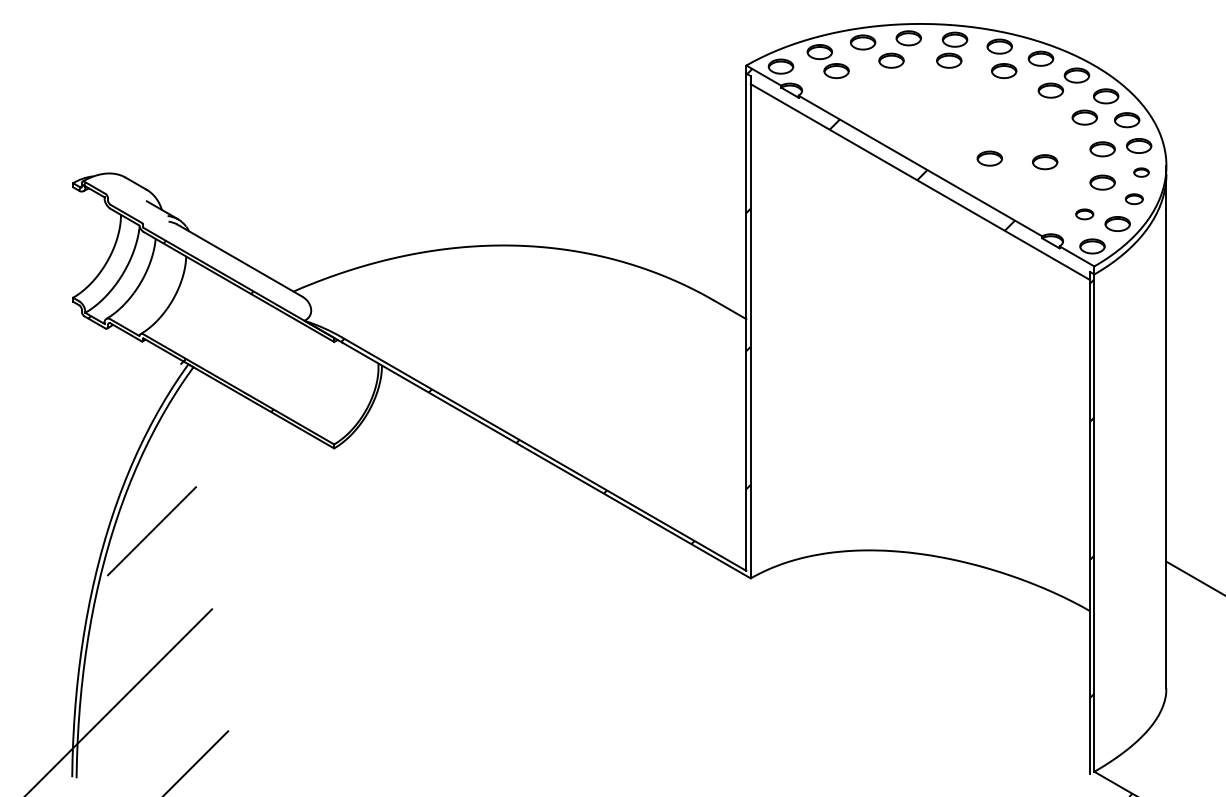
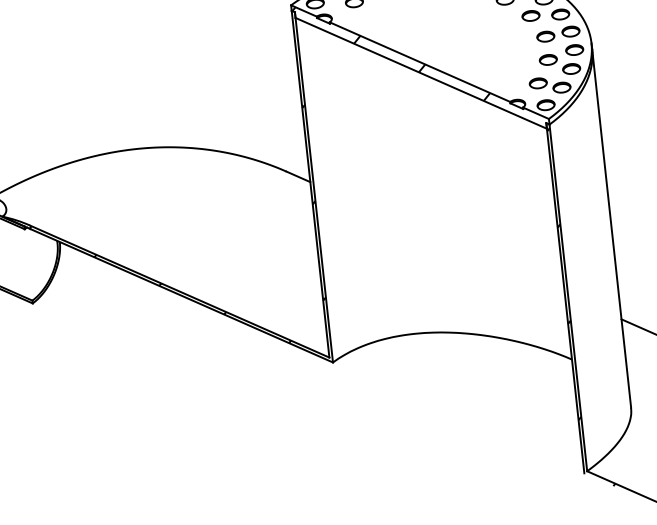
part: (989, 158) -> (467, 51), removed
part: (1045, 162) -> (506, 50), removed
part: (1141, 172) -> (574, 49), size x1.67
part: (1134, 199) -> (571, 69), size x1.43
part: (1084, 214) -> (538, 83), size x1.43

